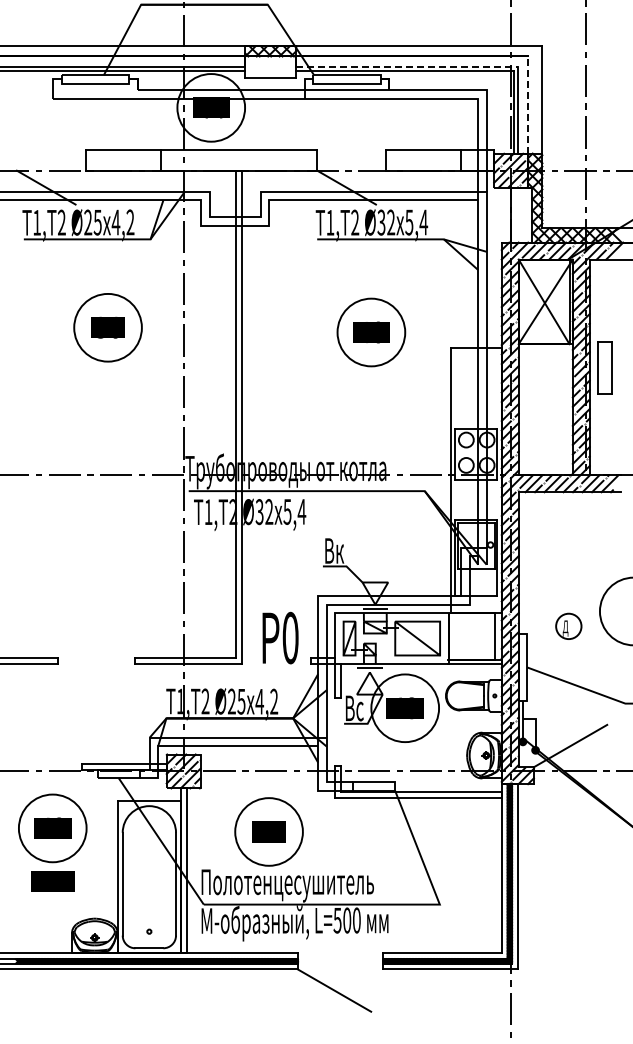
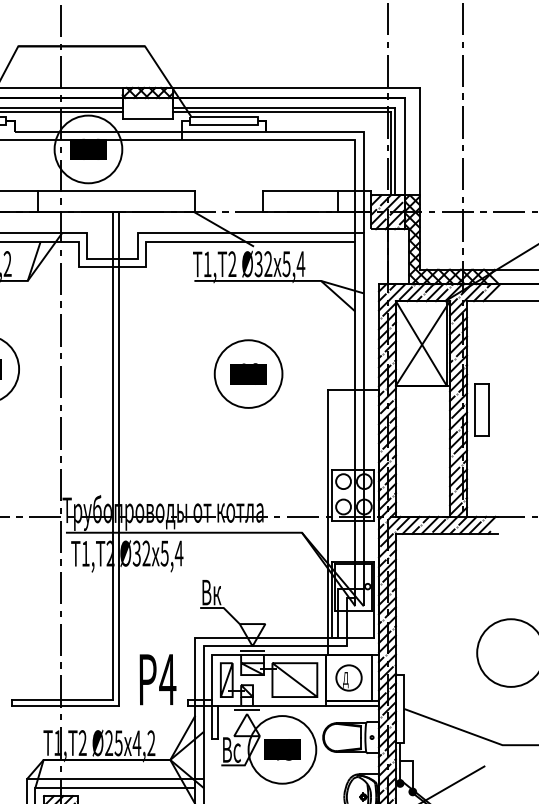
line: (407, 66) -> (284, 108), dashed -> solid
line: (528, 105) -> (405, 147), dashed -> solid
part: (568, 625) -> (348, 677), moved
text: (290, 637) -> (167, 679), 0 -> 4

